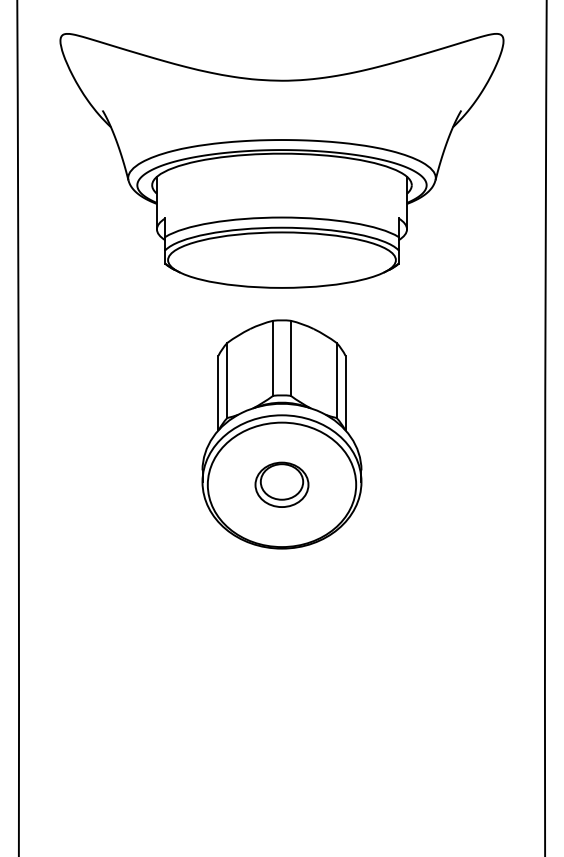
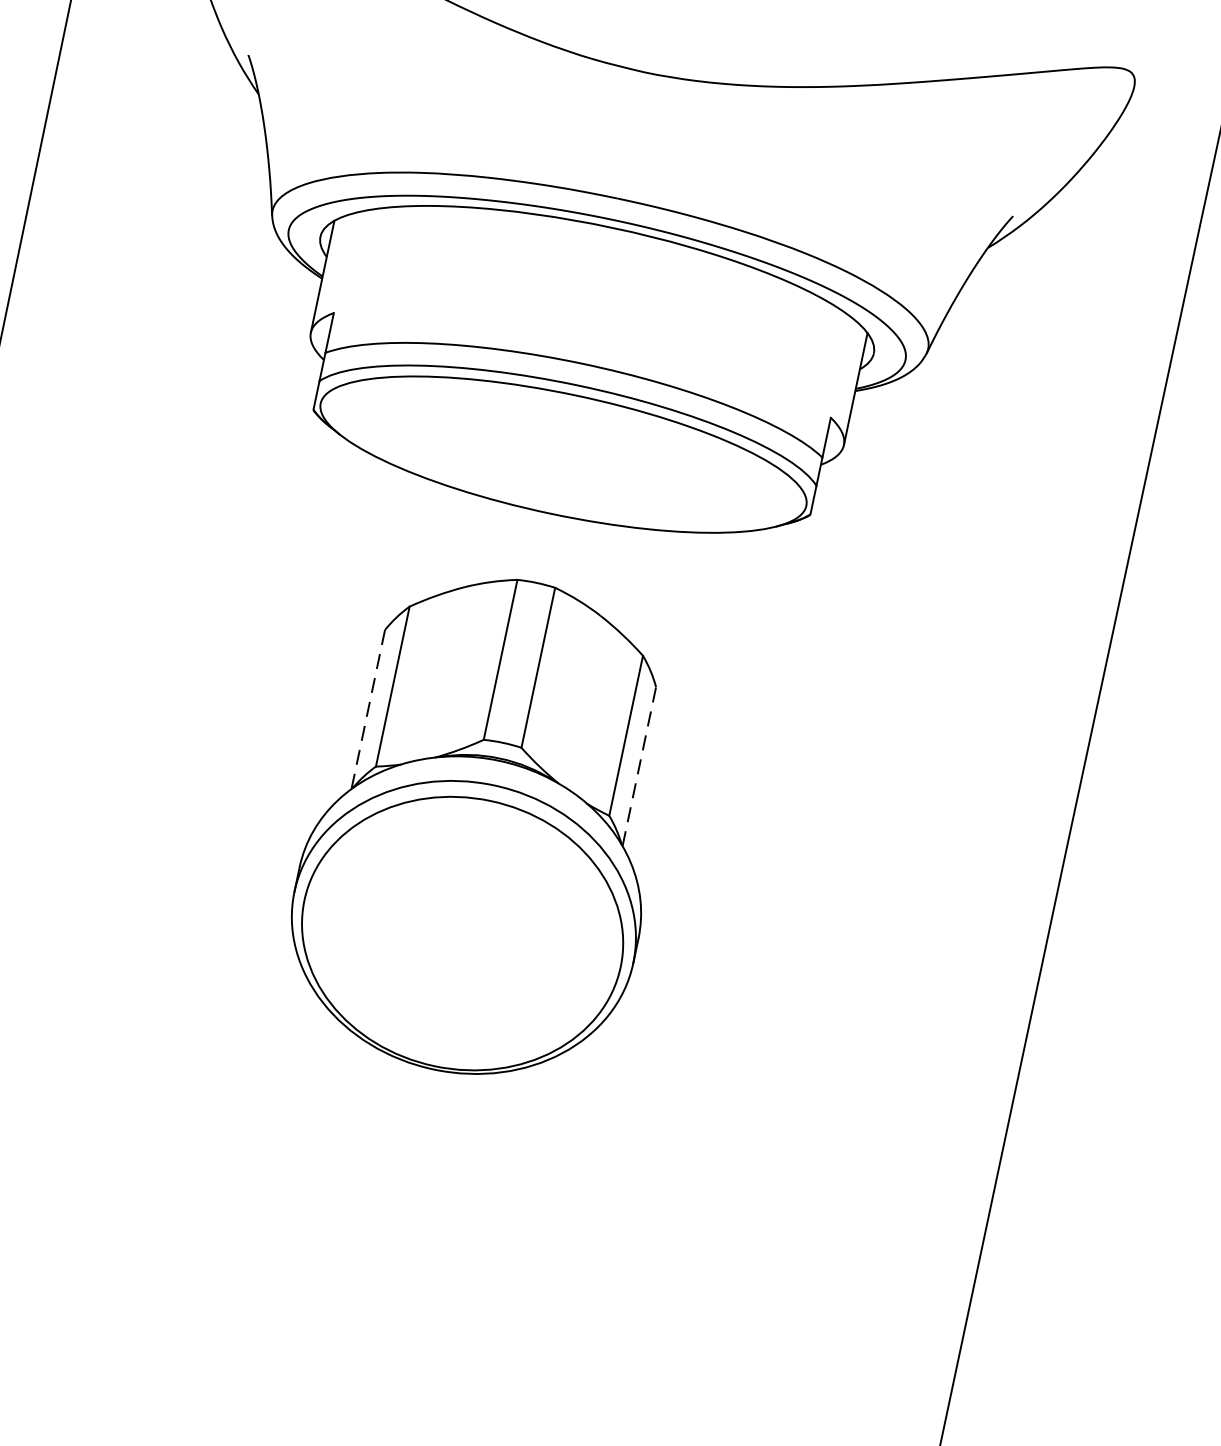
line: (345, 392) -> (639, 765), solid -> dashed
line: (218, 393) -> (368, 710), solid -> dashed
part: (281, 484) -> (461, 932), removed

